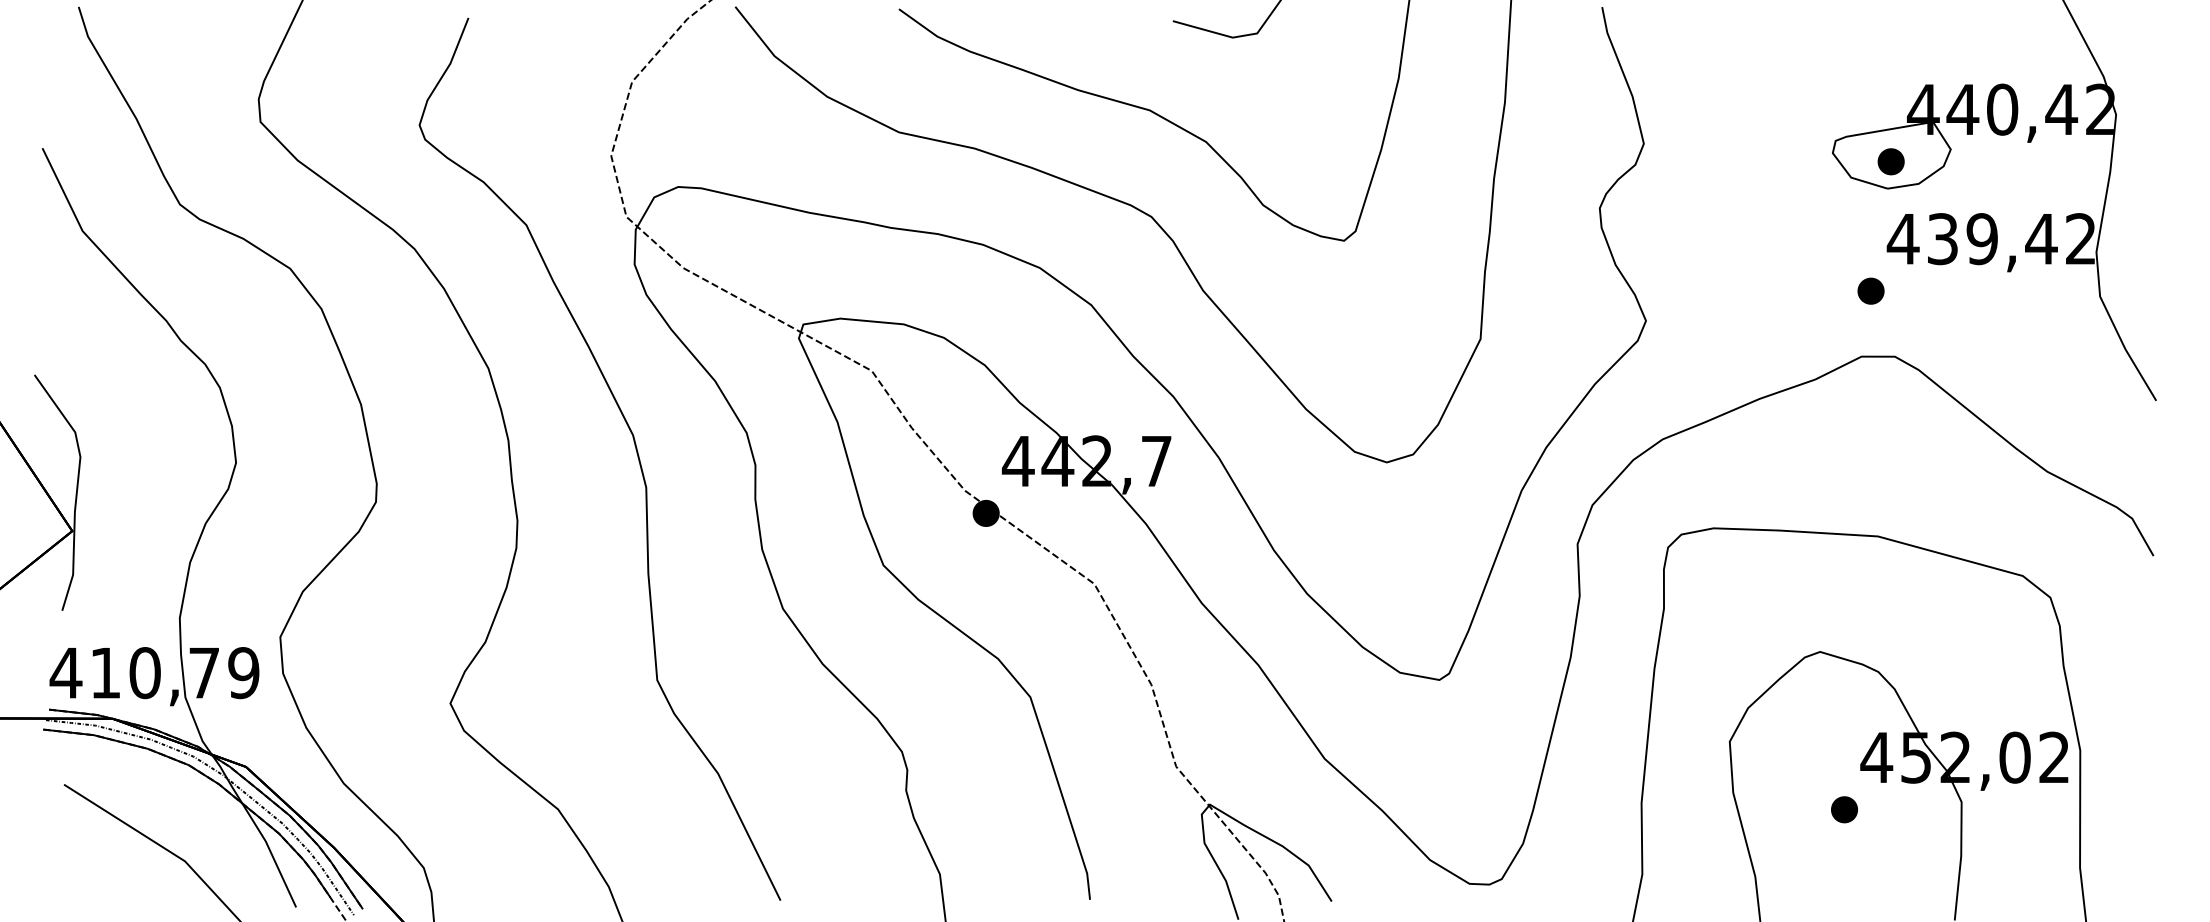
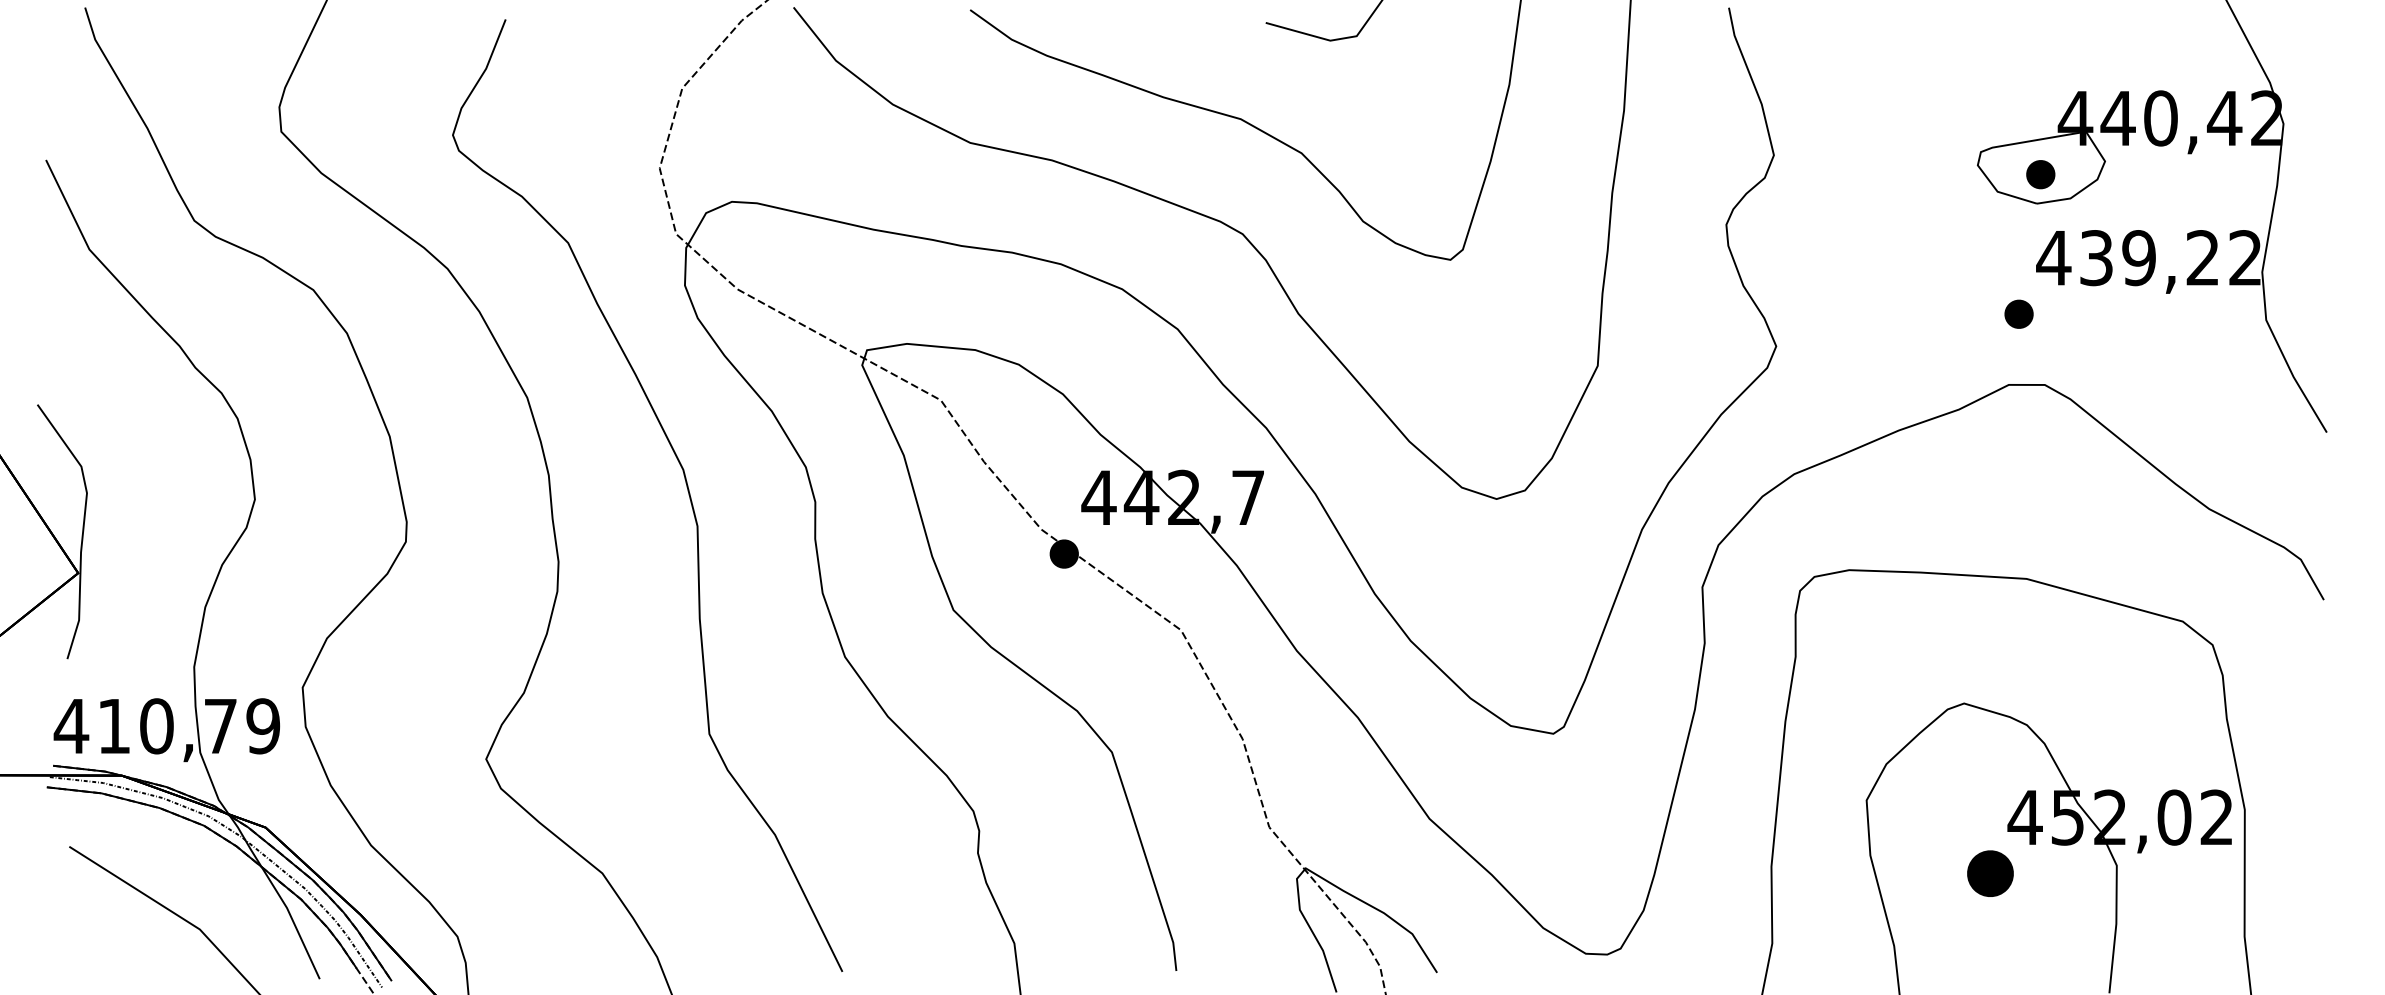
text: (2041, 238) -> (2202, 257), 439,42 -> 439,22
part: (1844, 809) -> (1990, 873), size x1.6

